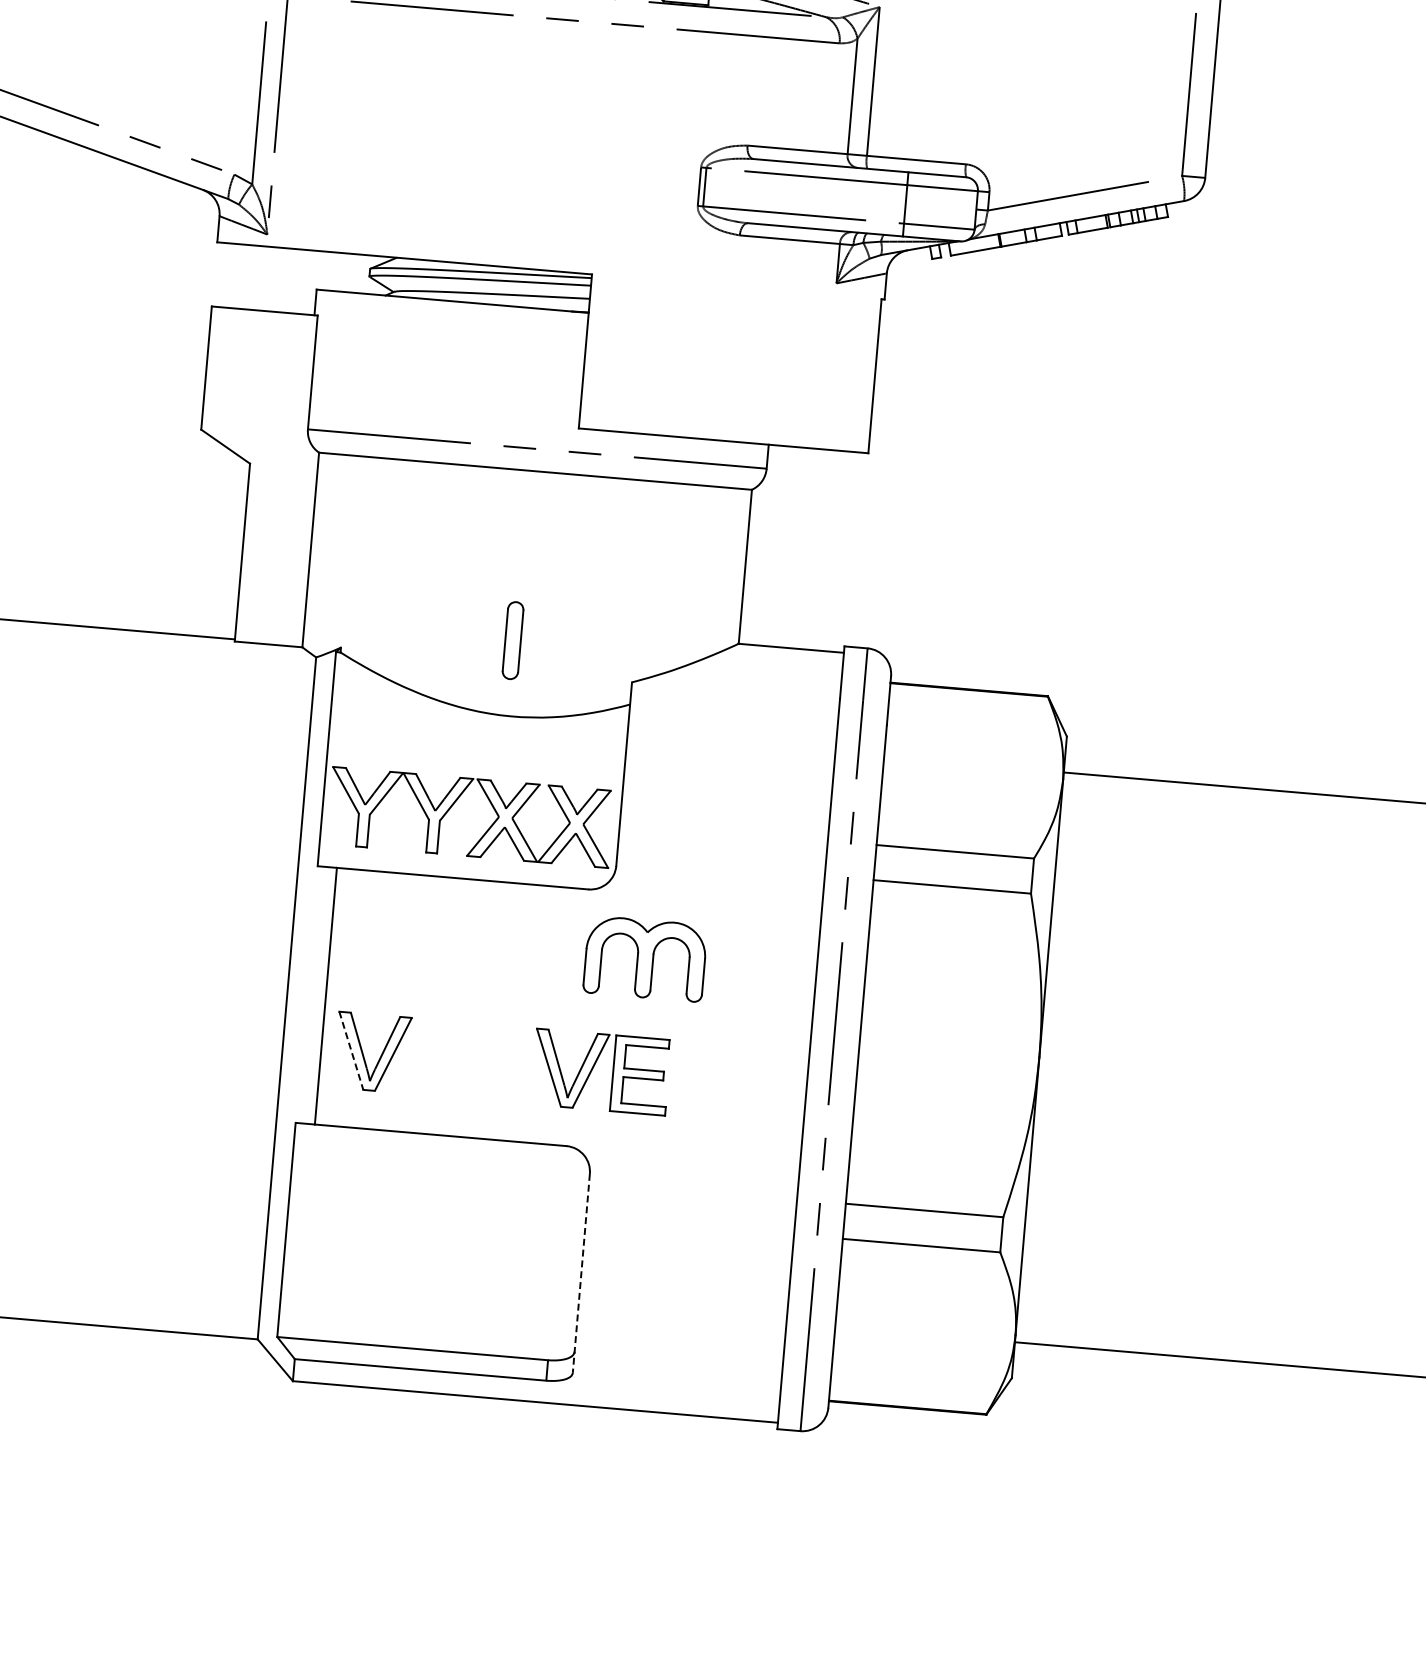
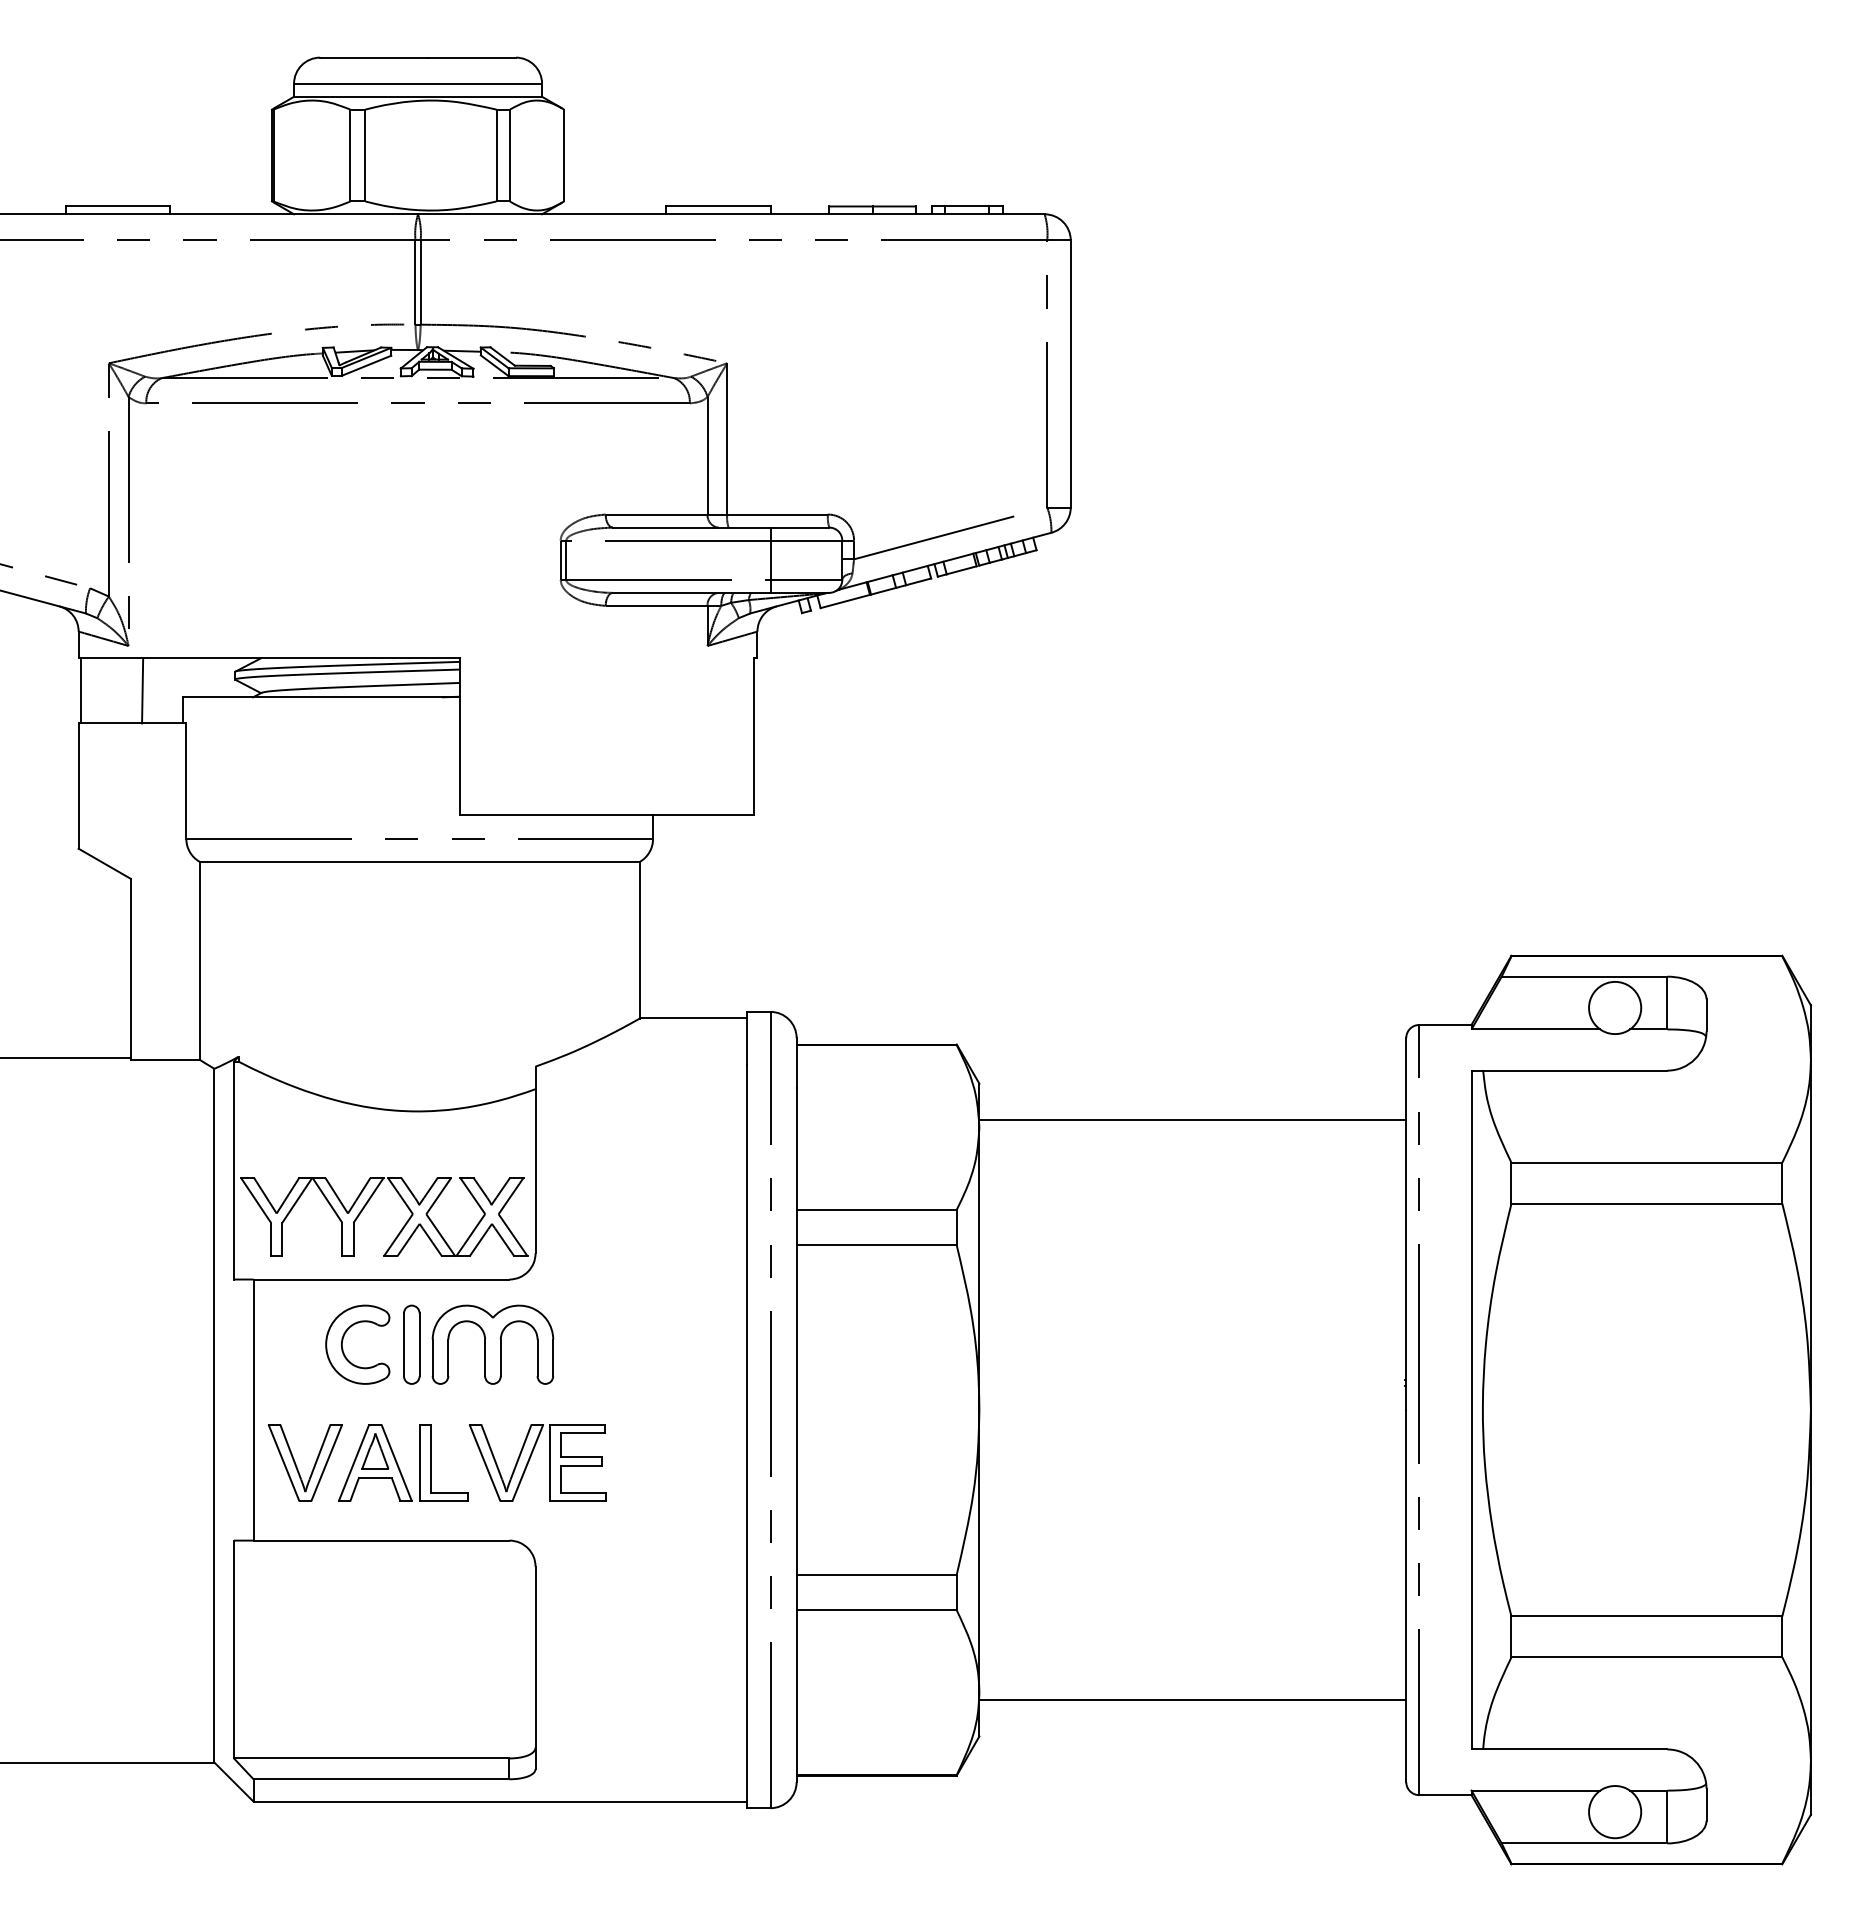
line: (217, 274) -> (81, 690), added
line: (277, 279) -> (142, 690), added
part: (512, 640) -> (411, 1344), moved
part: (420, 935) -> (343, 1340), added
part: (644, 958) -> (492, 1344), moved
line: (351, 1051) -> (284, 1463), dashed -> solid
part: (468, 1060) -> (403, 1462), added
line: (581, 1274) -> (535, 1668), dashed -> solid

